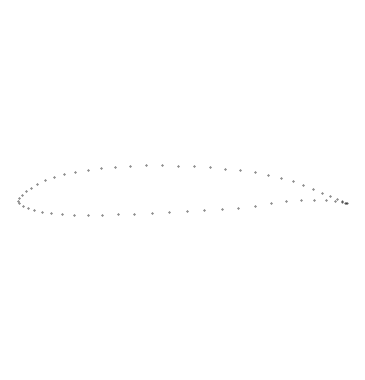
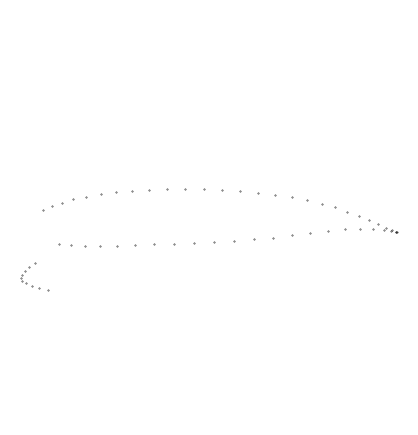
part: (28, 207) -> (32, 285), moved

